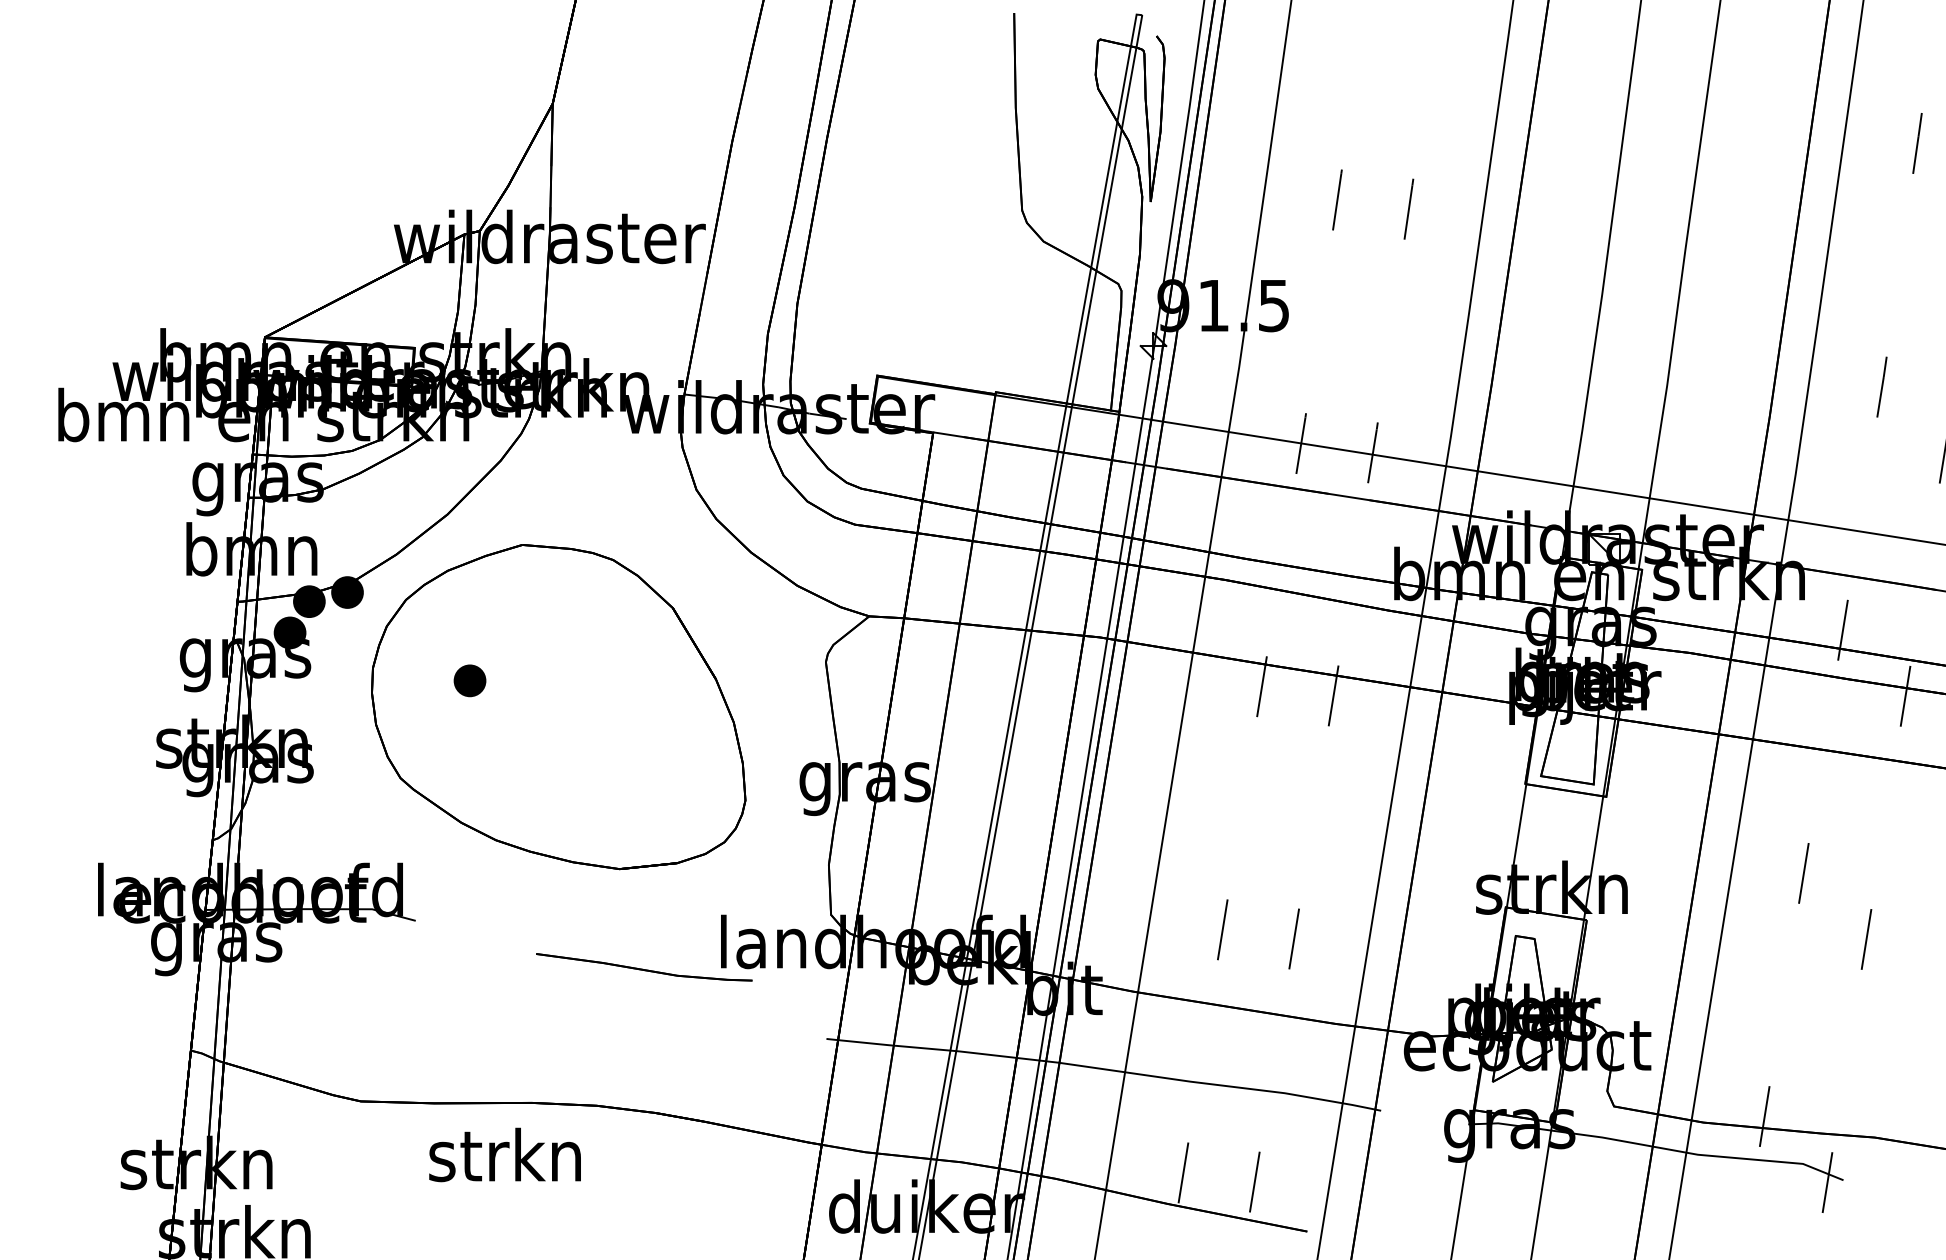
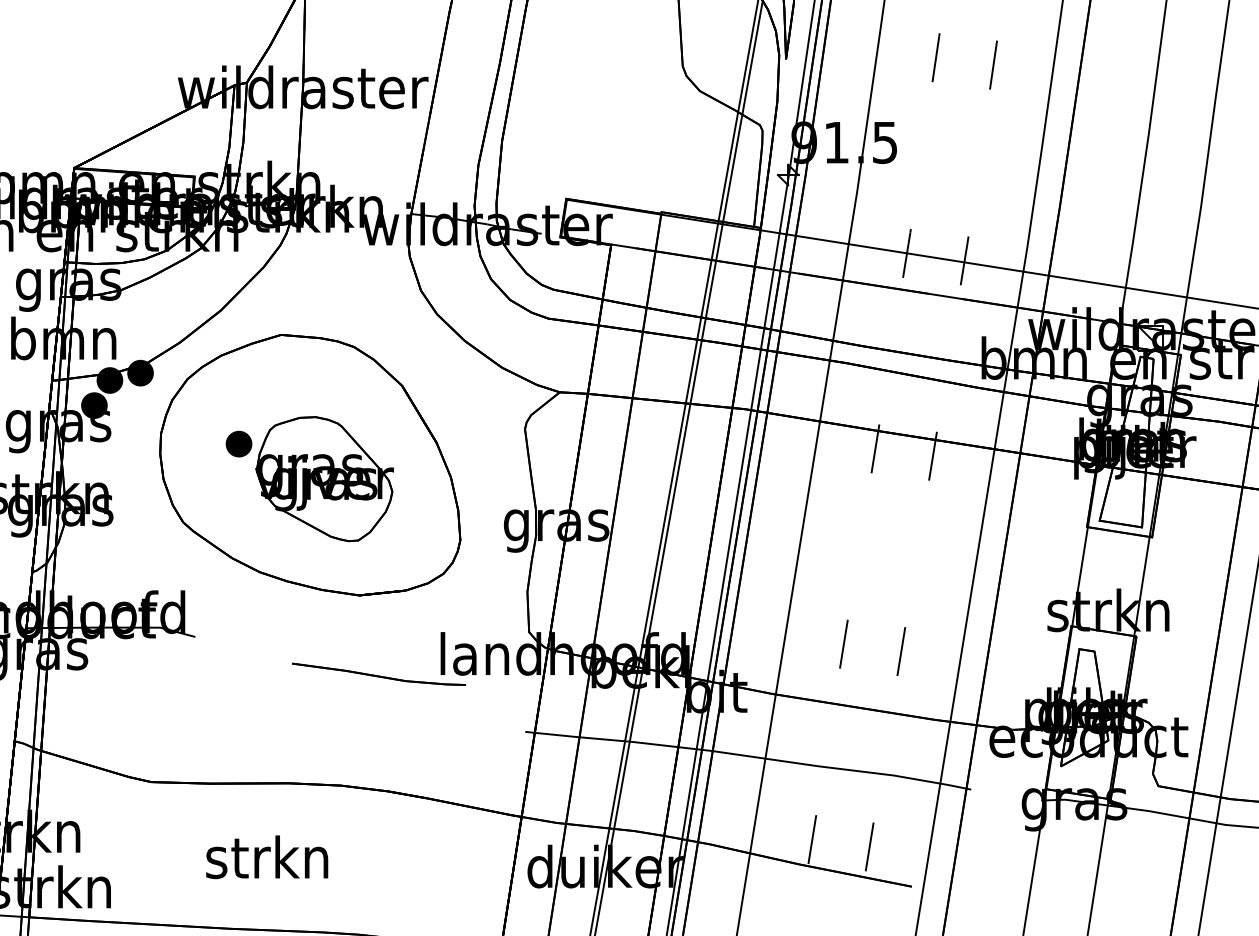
part: (576, 724) -> (324, 479), added
text: (504, 1154) -> (266, 856), moved

